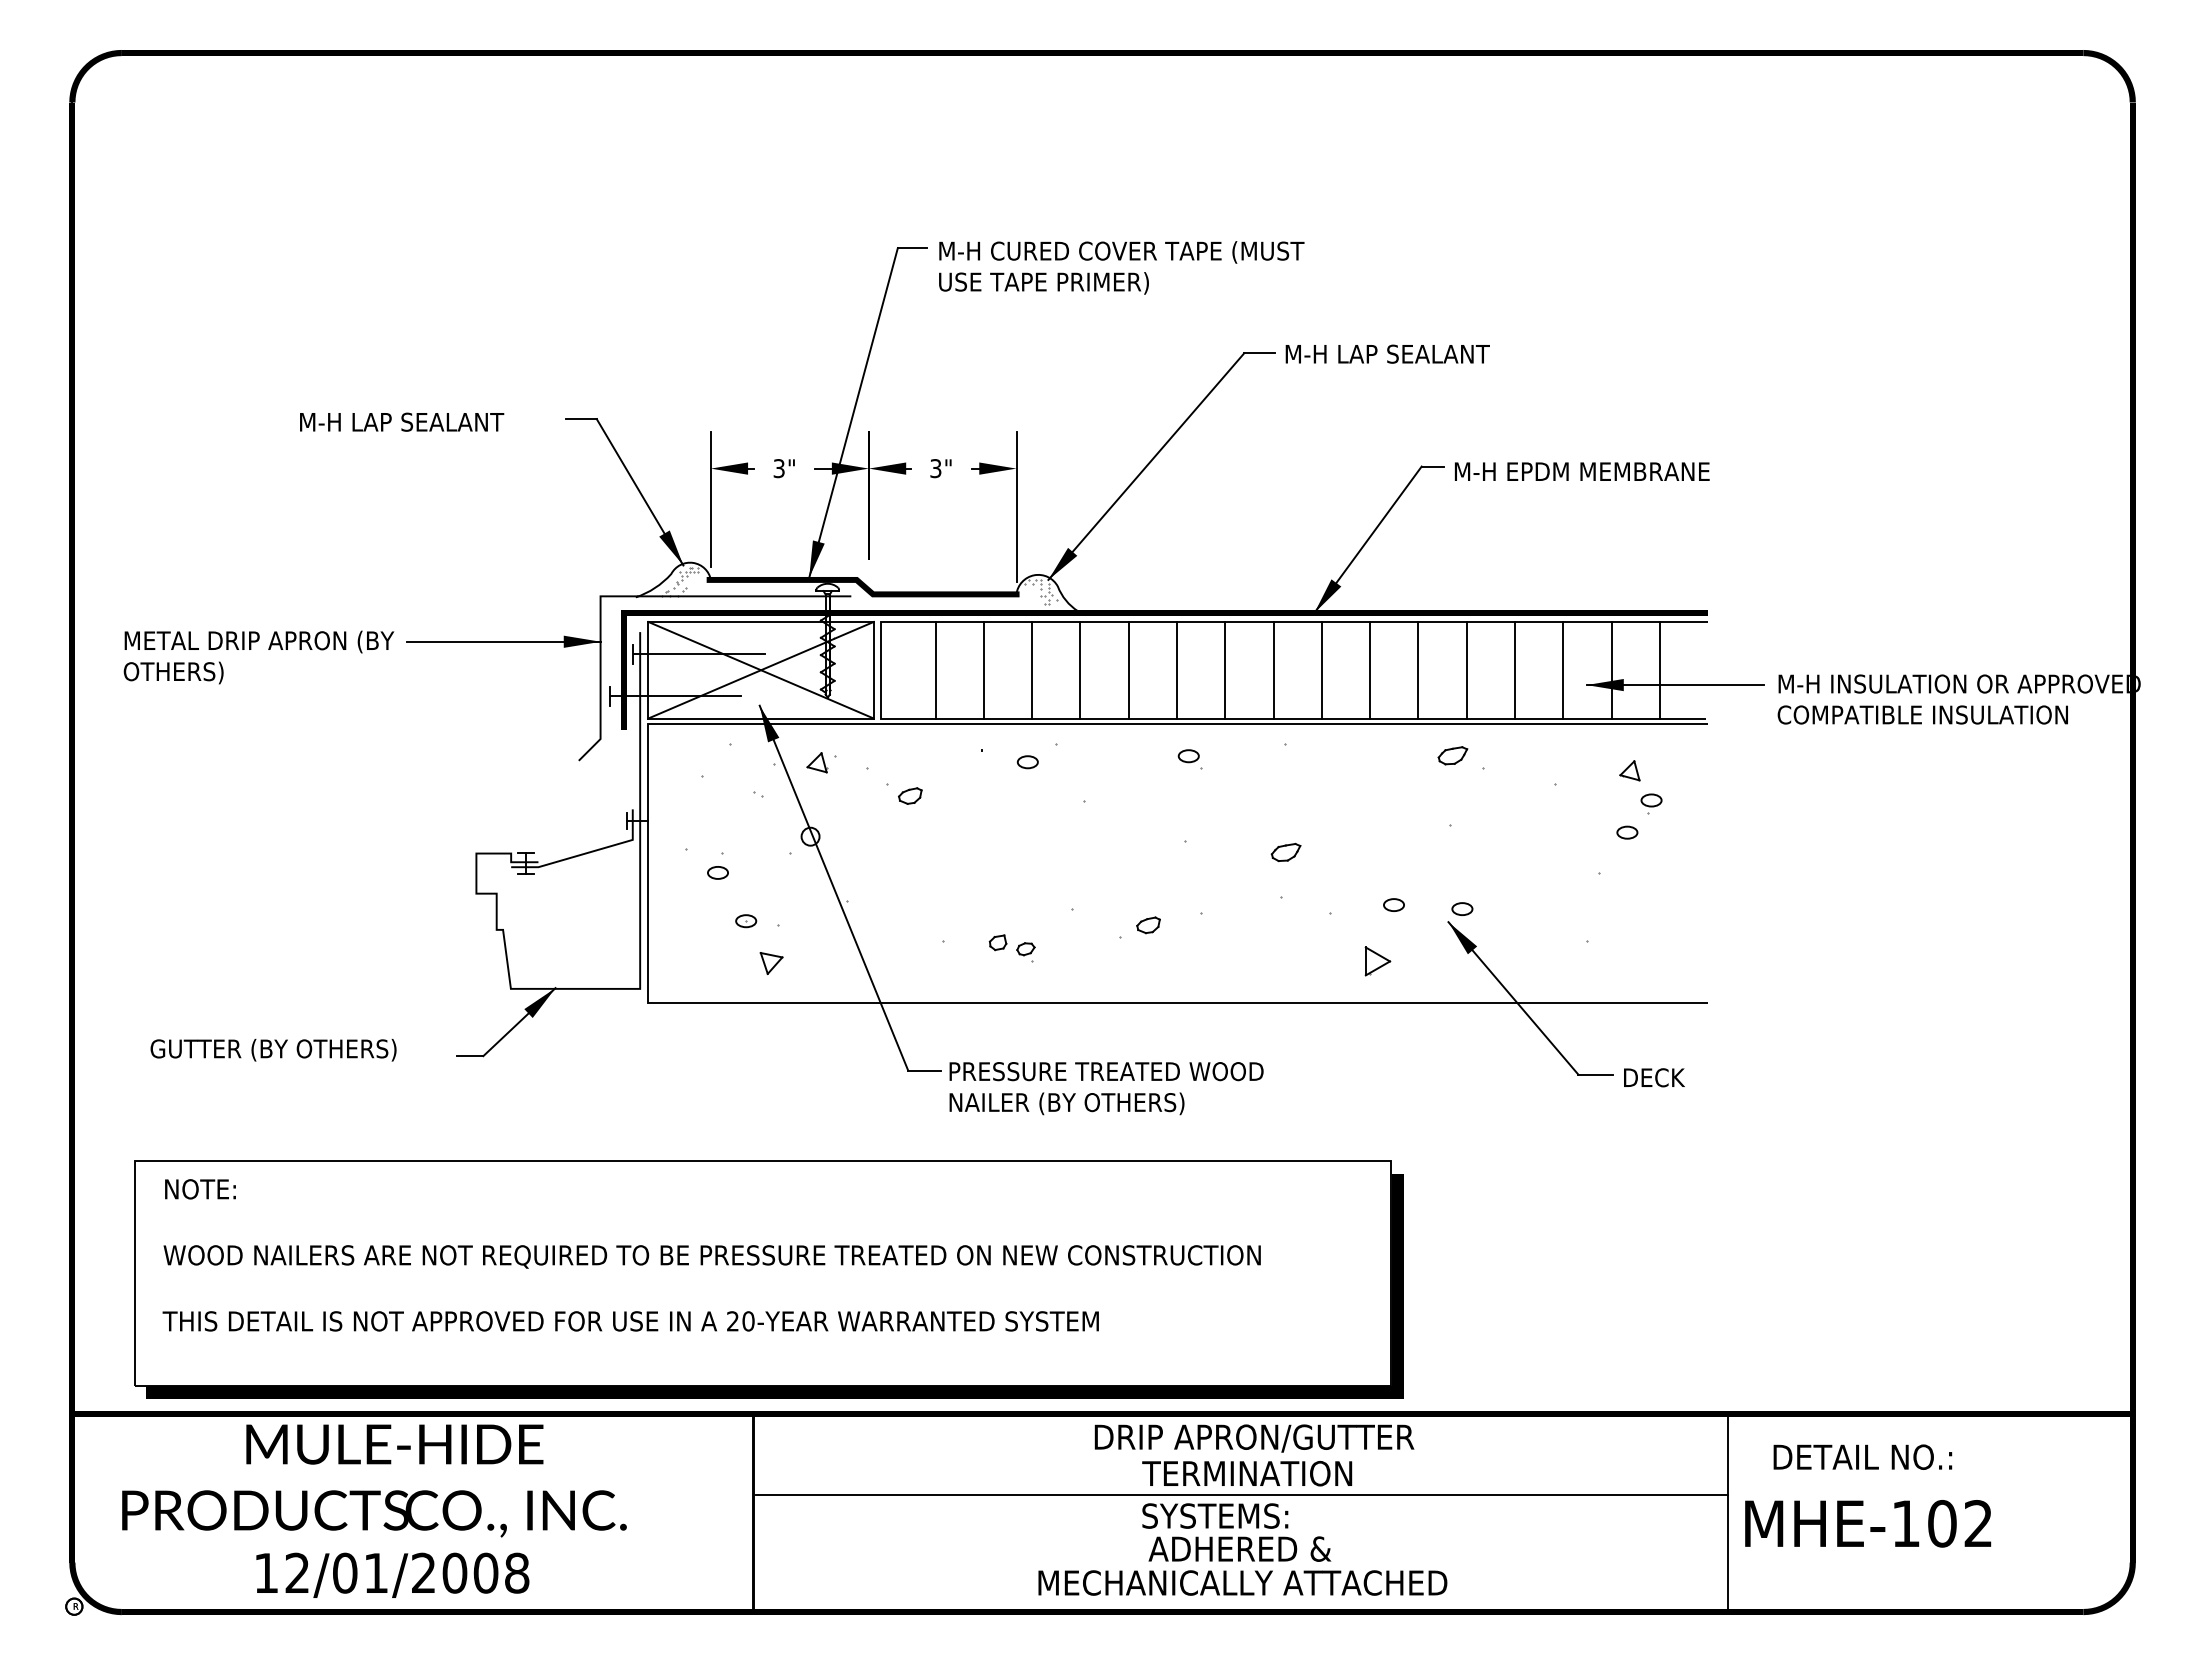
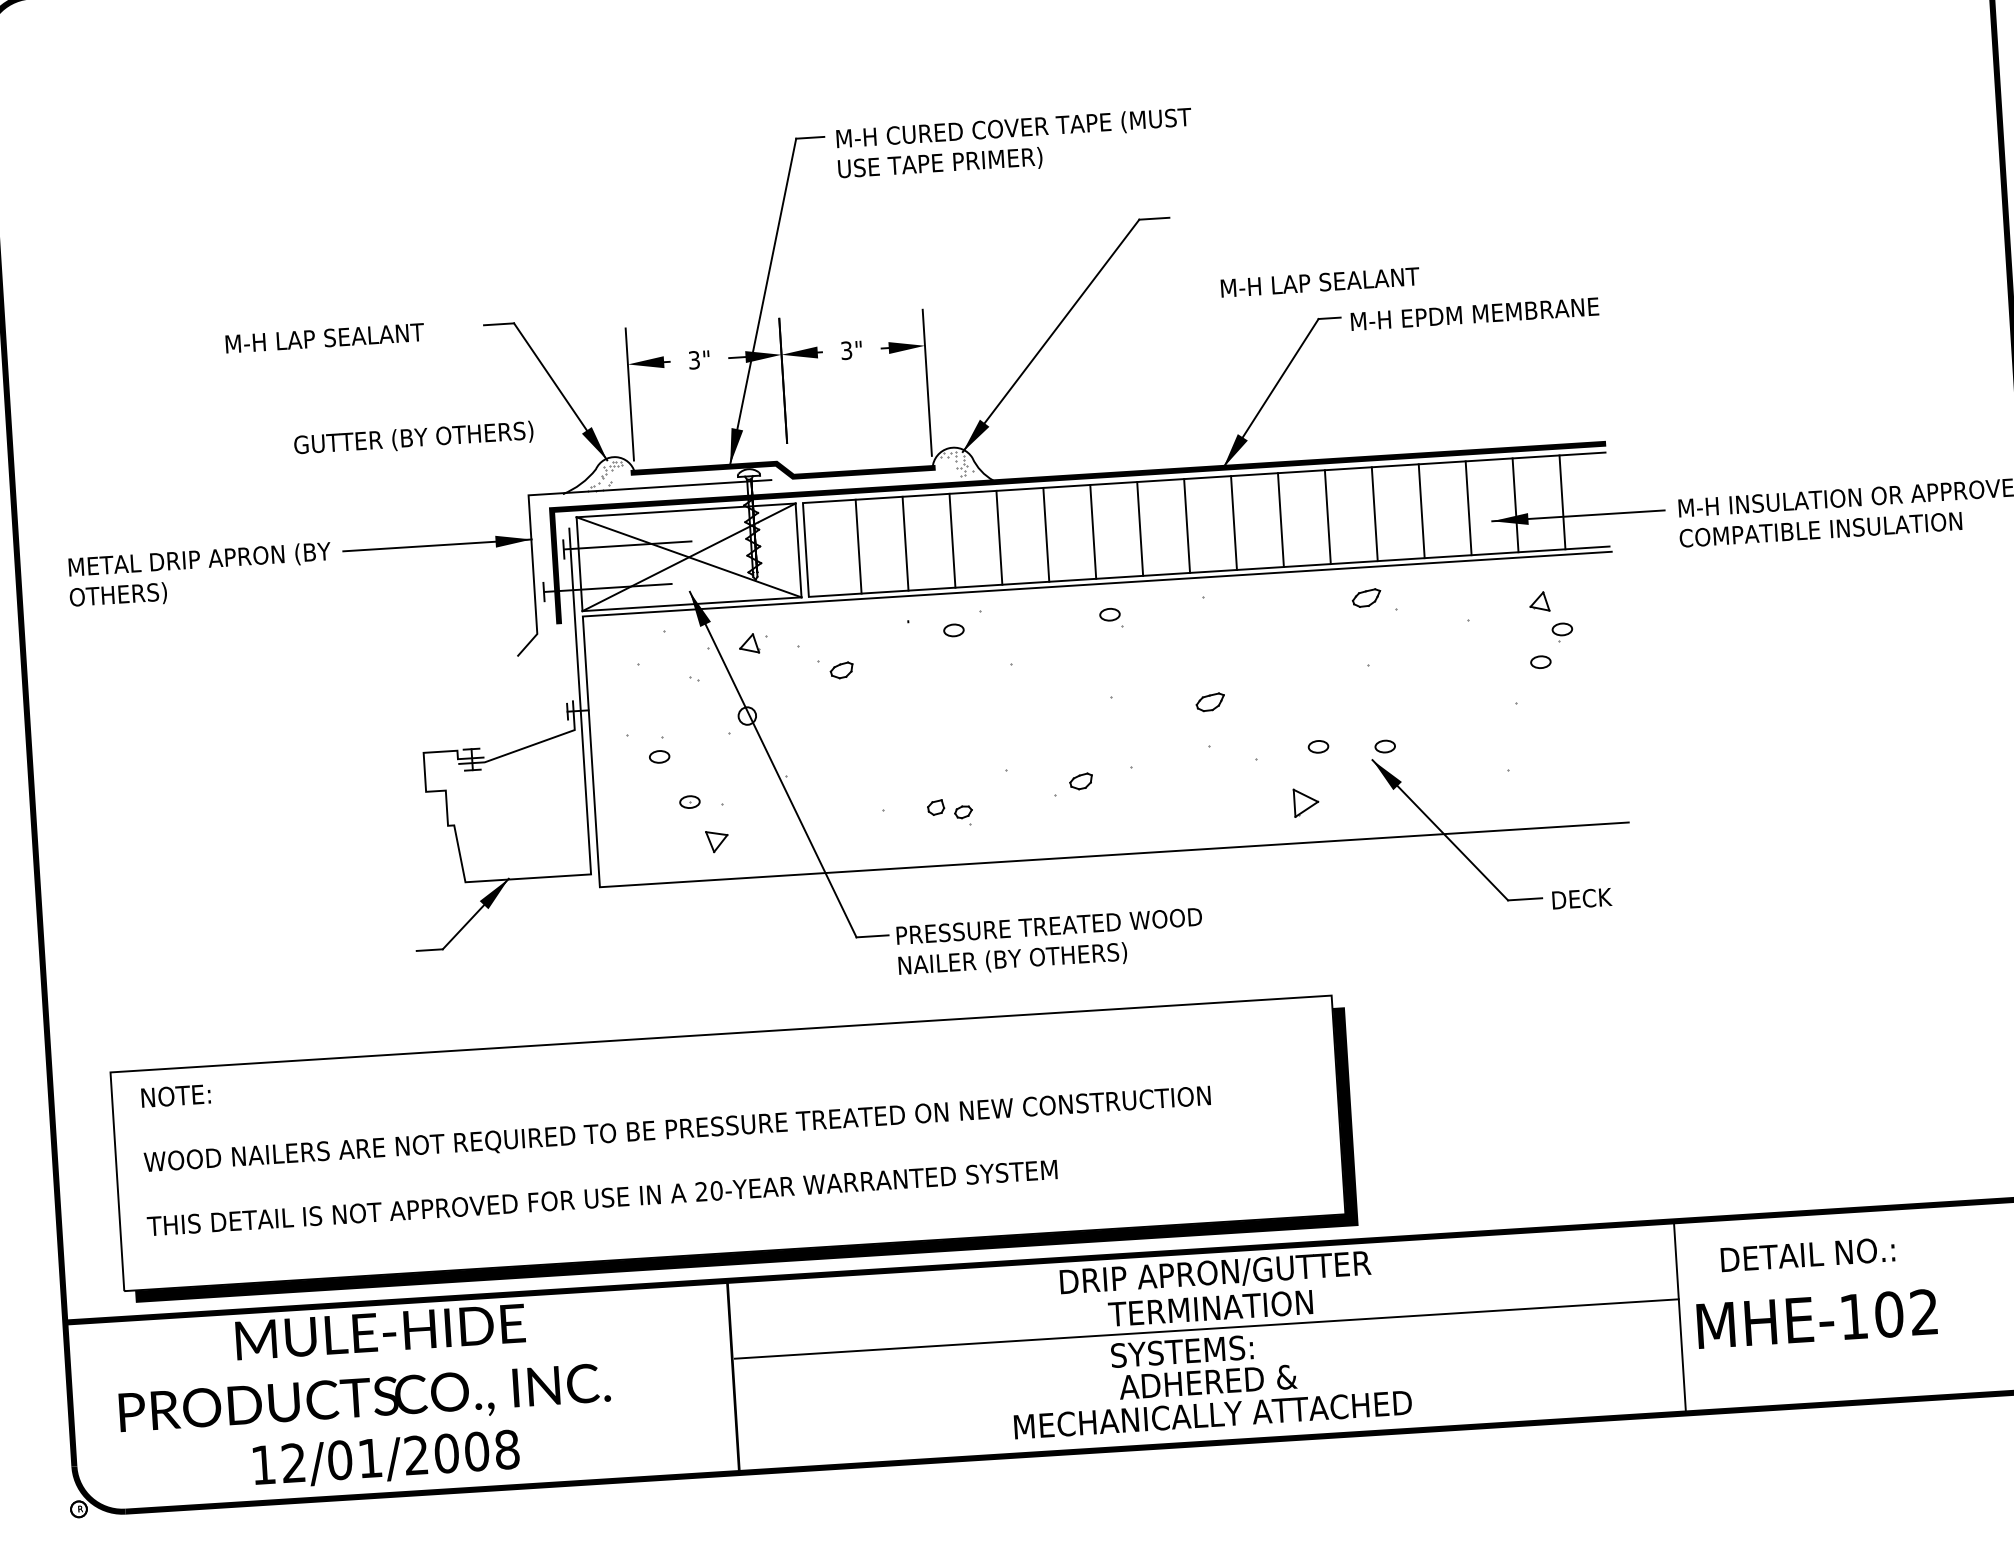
text: (1387, 353) -> (1319, 281), moved
text: (273, 1050) -> (413, 439), moved

